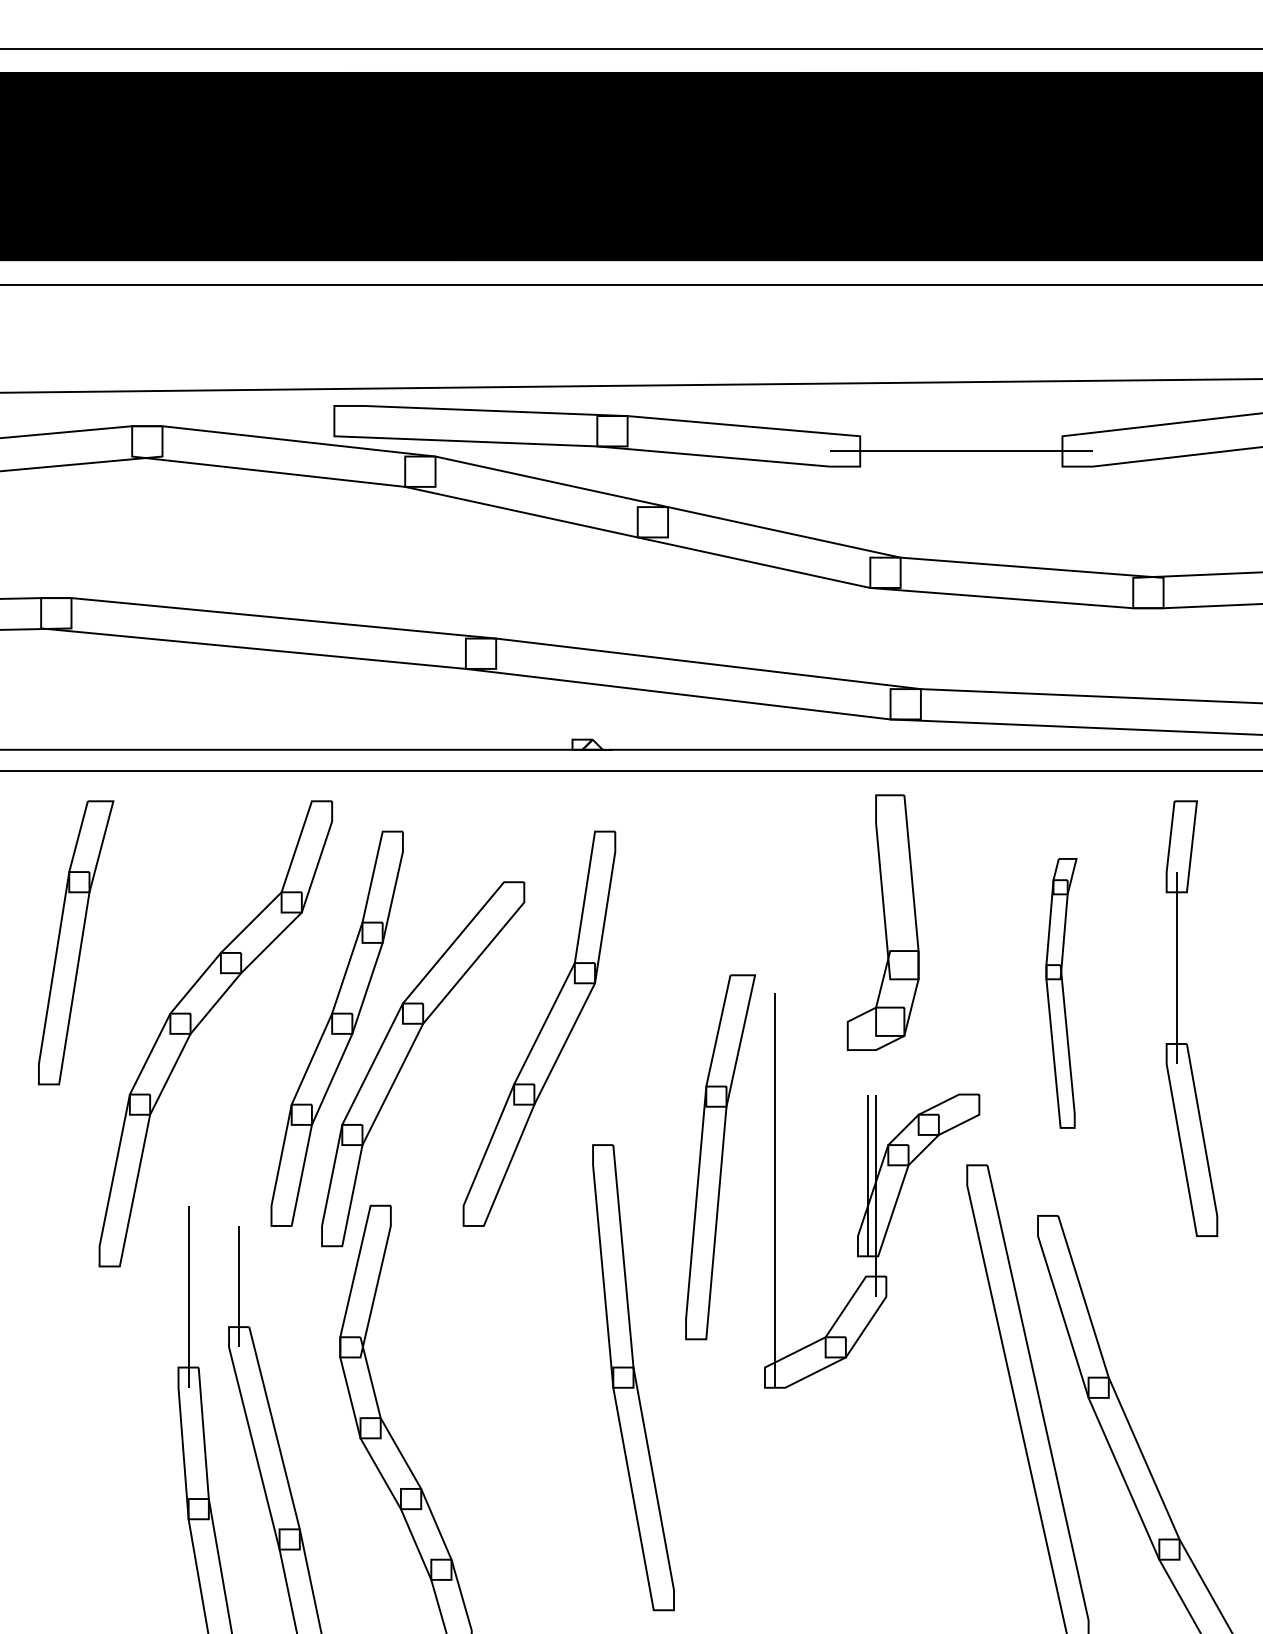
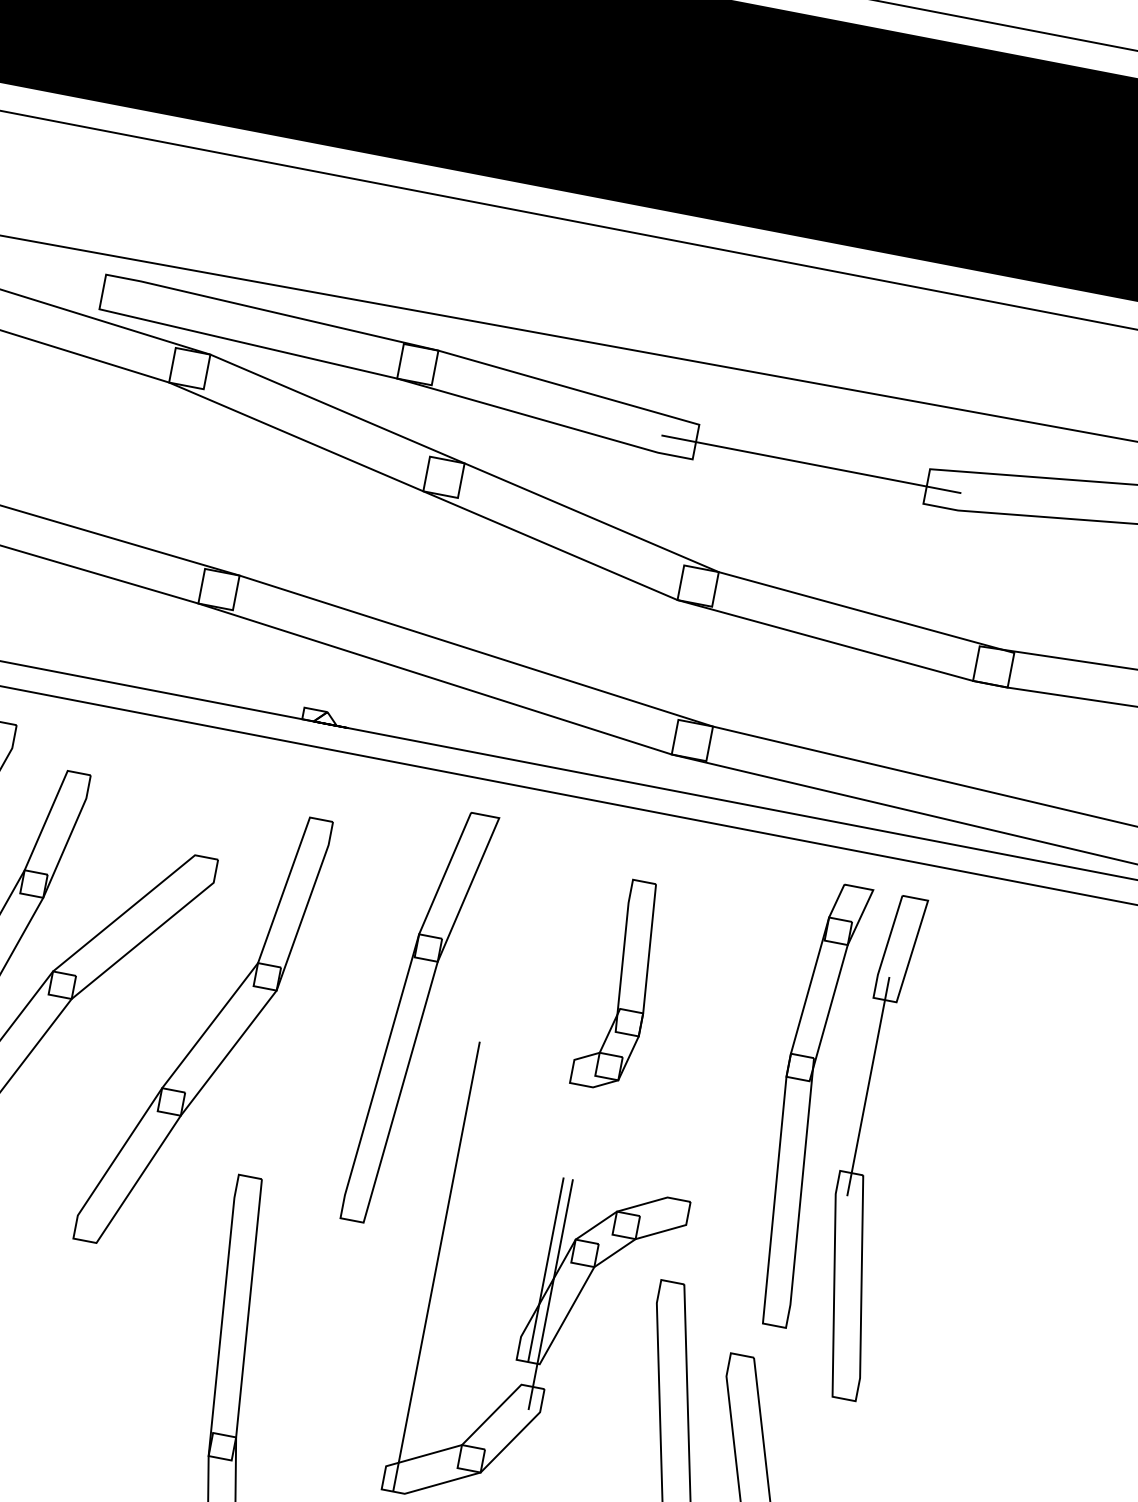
part: (883, 922) -> (619, 984), size x0.71
part: (1061, 993) -> (806, 1104), size x1.43
part: (1177, 1018) -> (858, 1144), moved
part: (720, 1157) -> (419, 1018), moved

